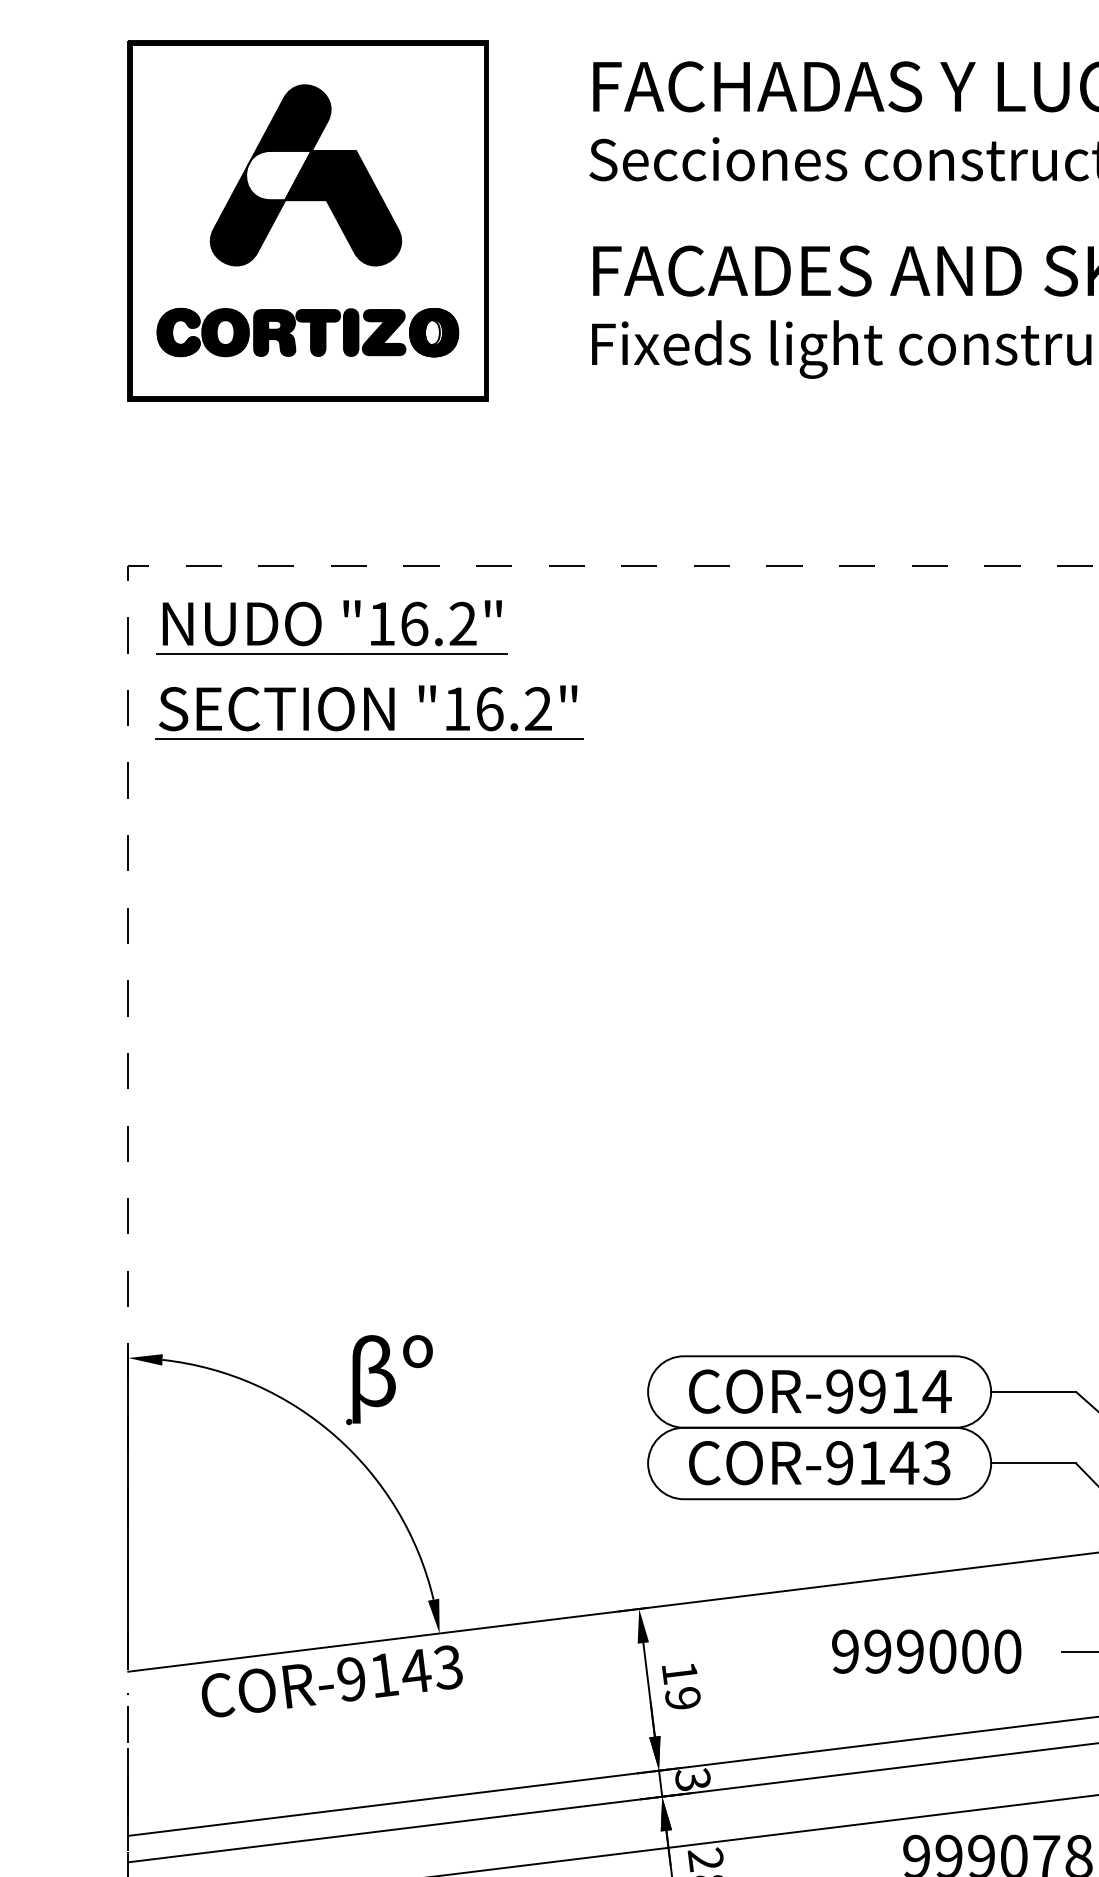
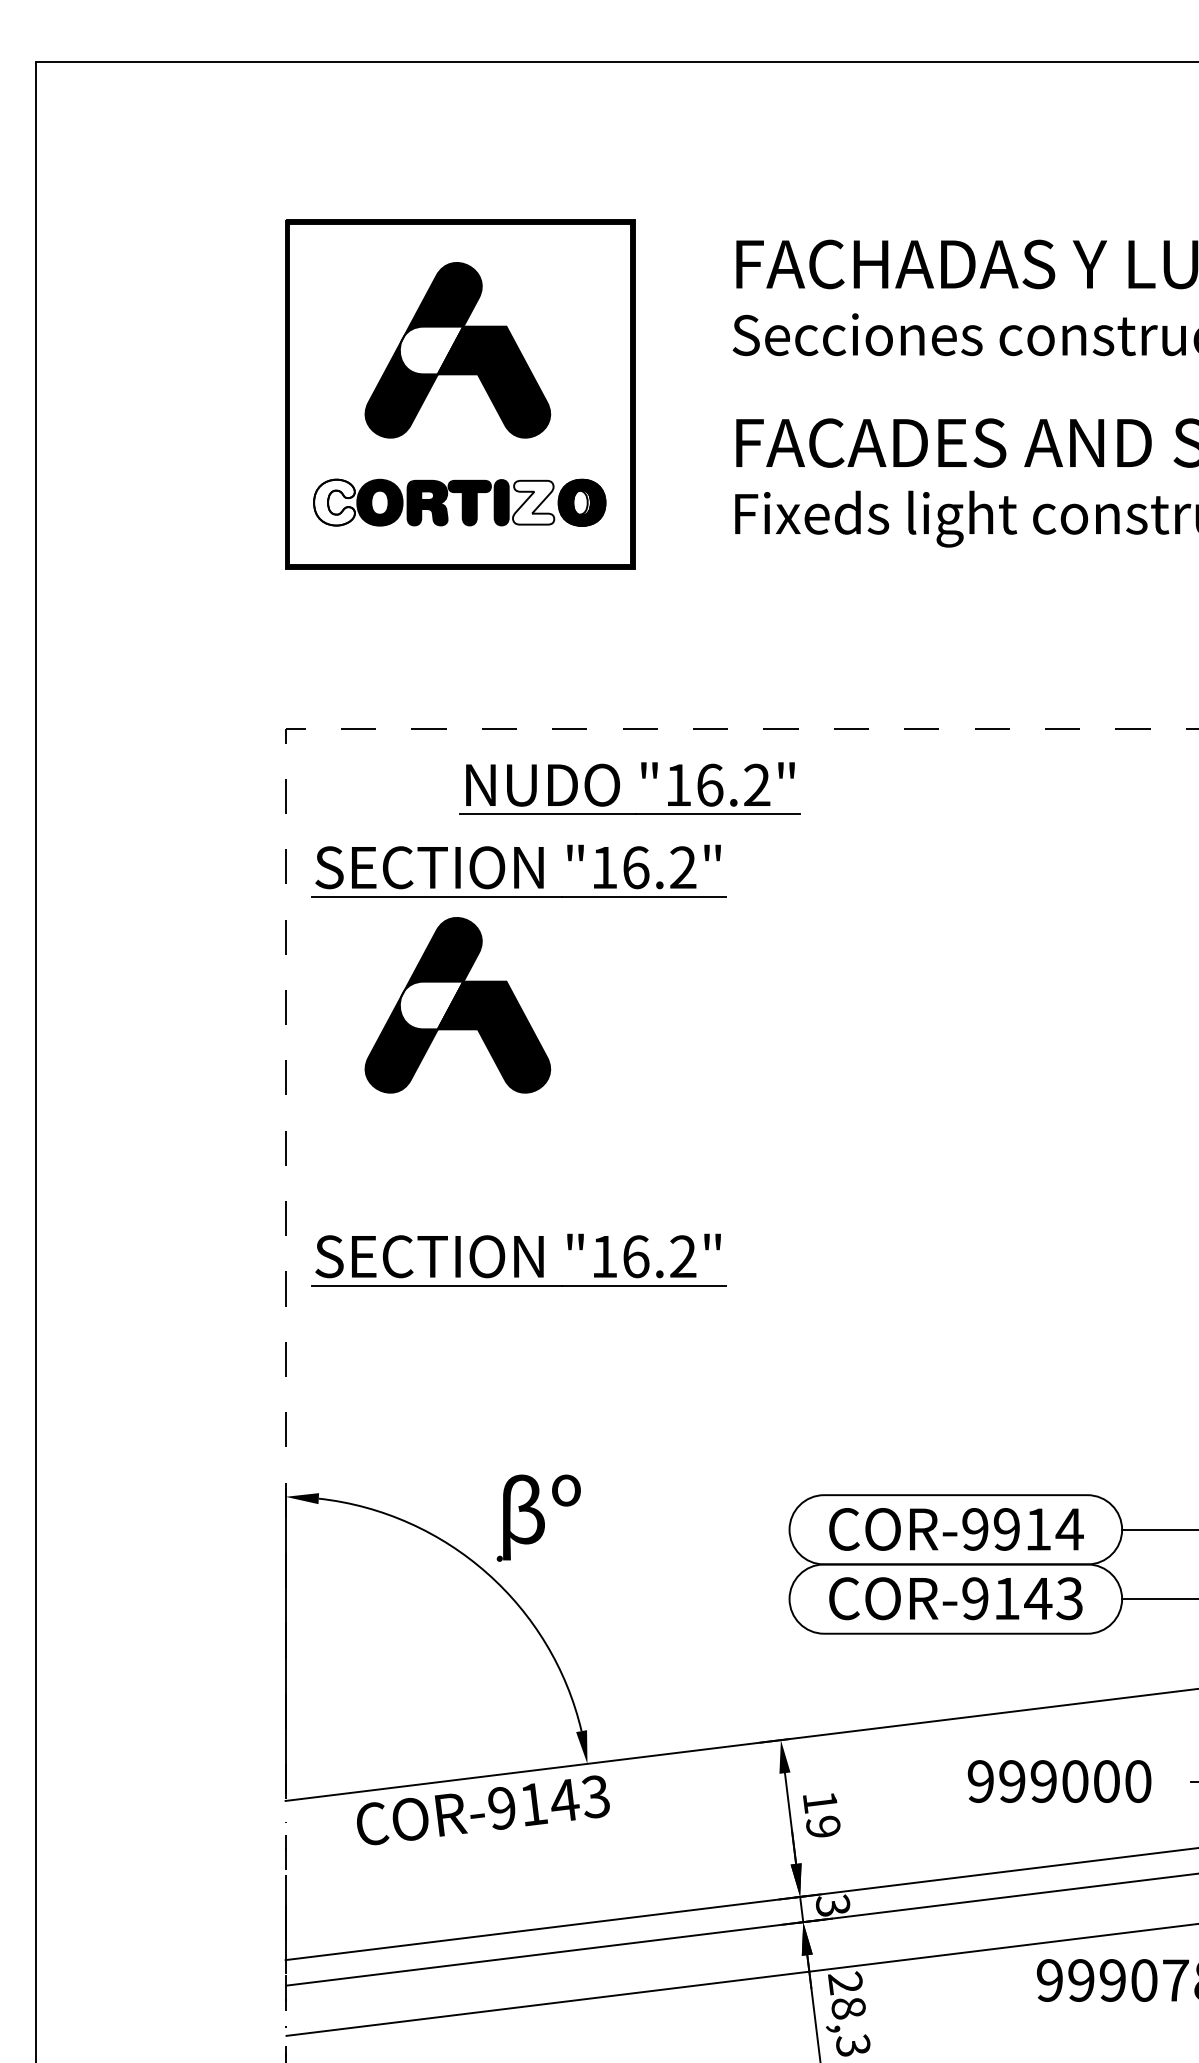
fill: (178, 332) -> (334, 502), removed
fill: (383, 332) -> (533, 502), removed
part: (321, 627) -> (619, 788), moved
part: (305, 851) -> (457, 1005), added
part: (368, 1113) -> (518, 1259), added

